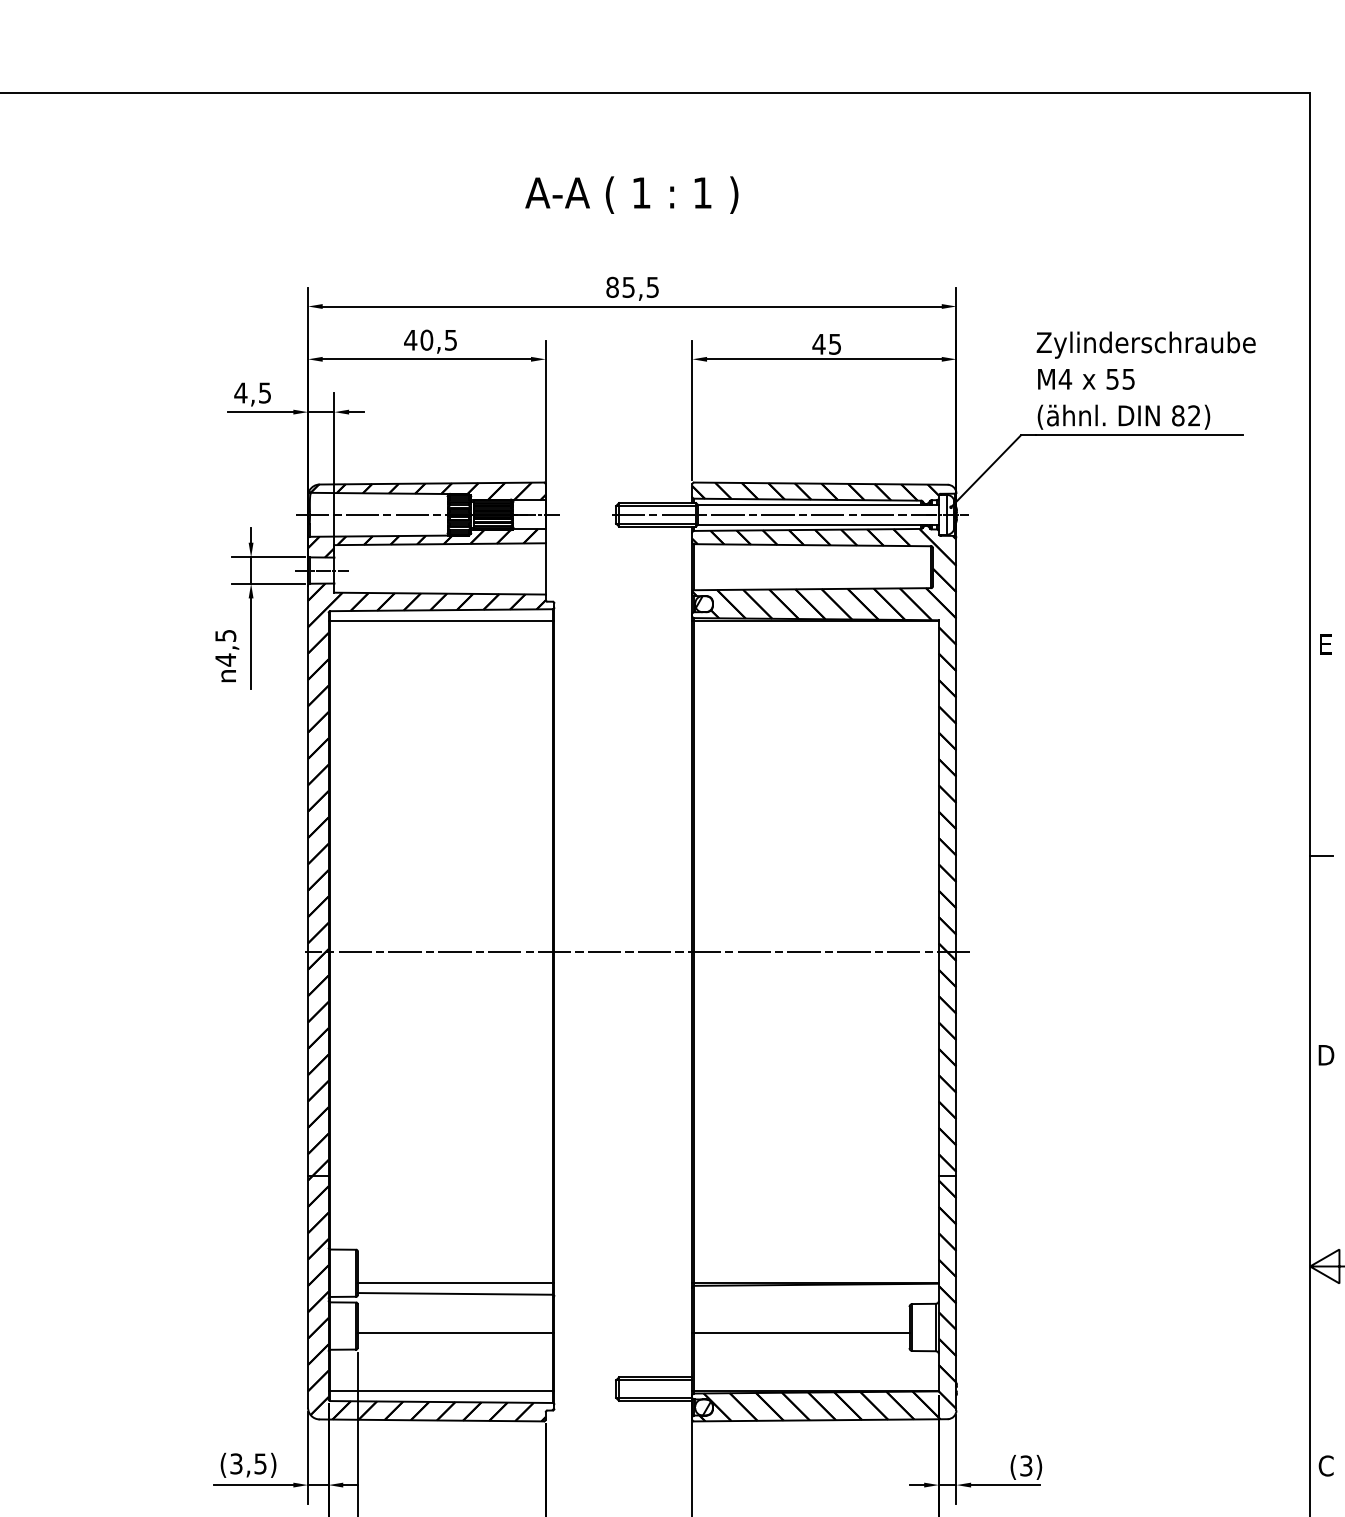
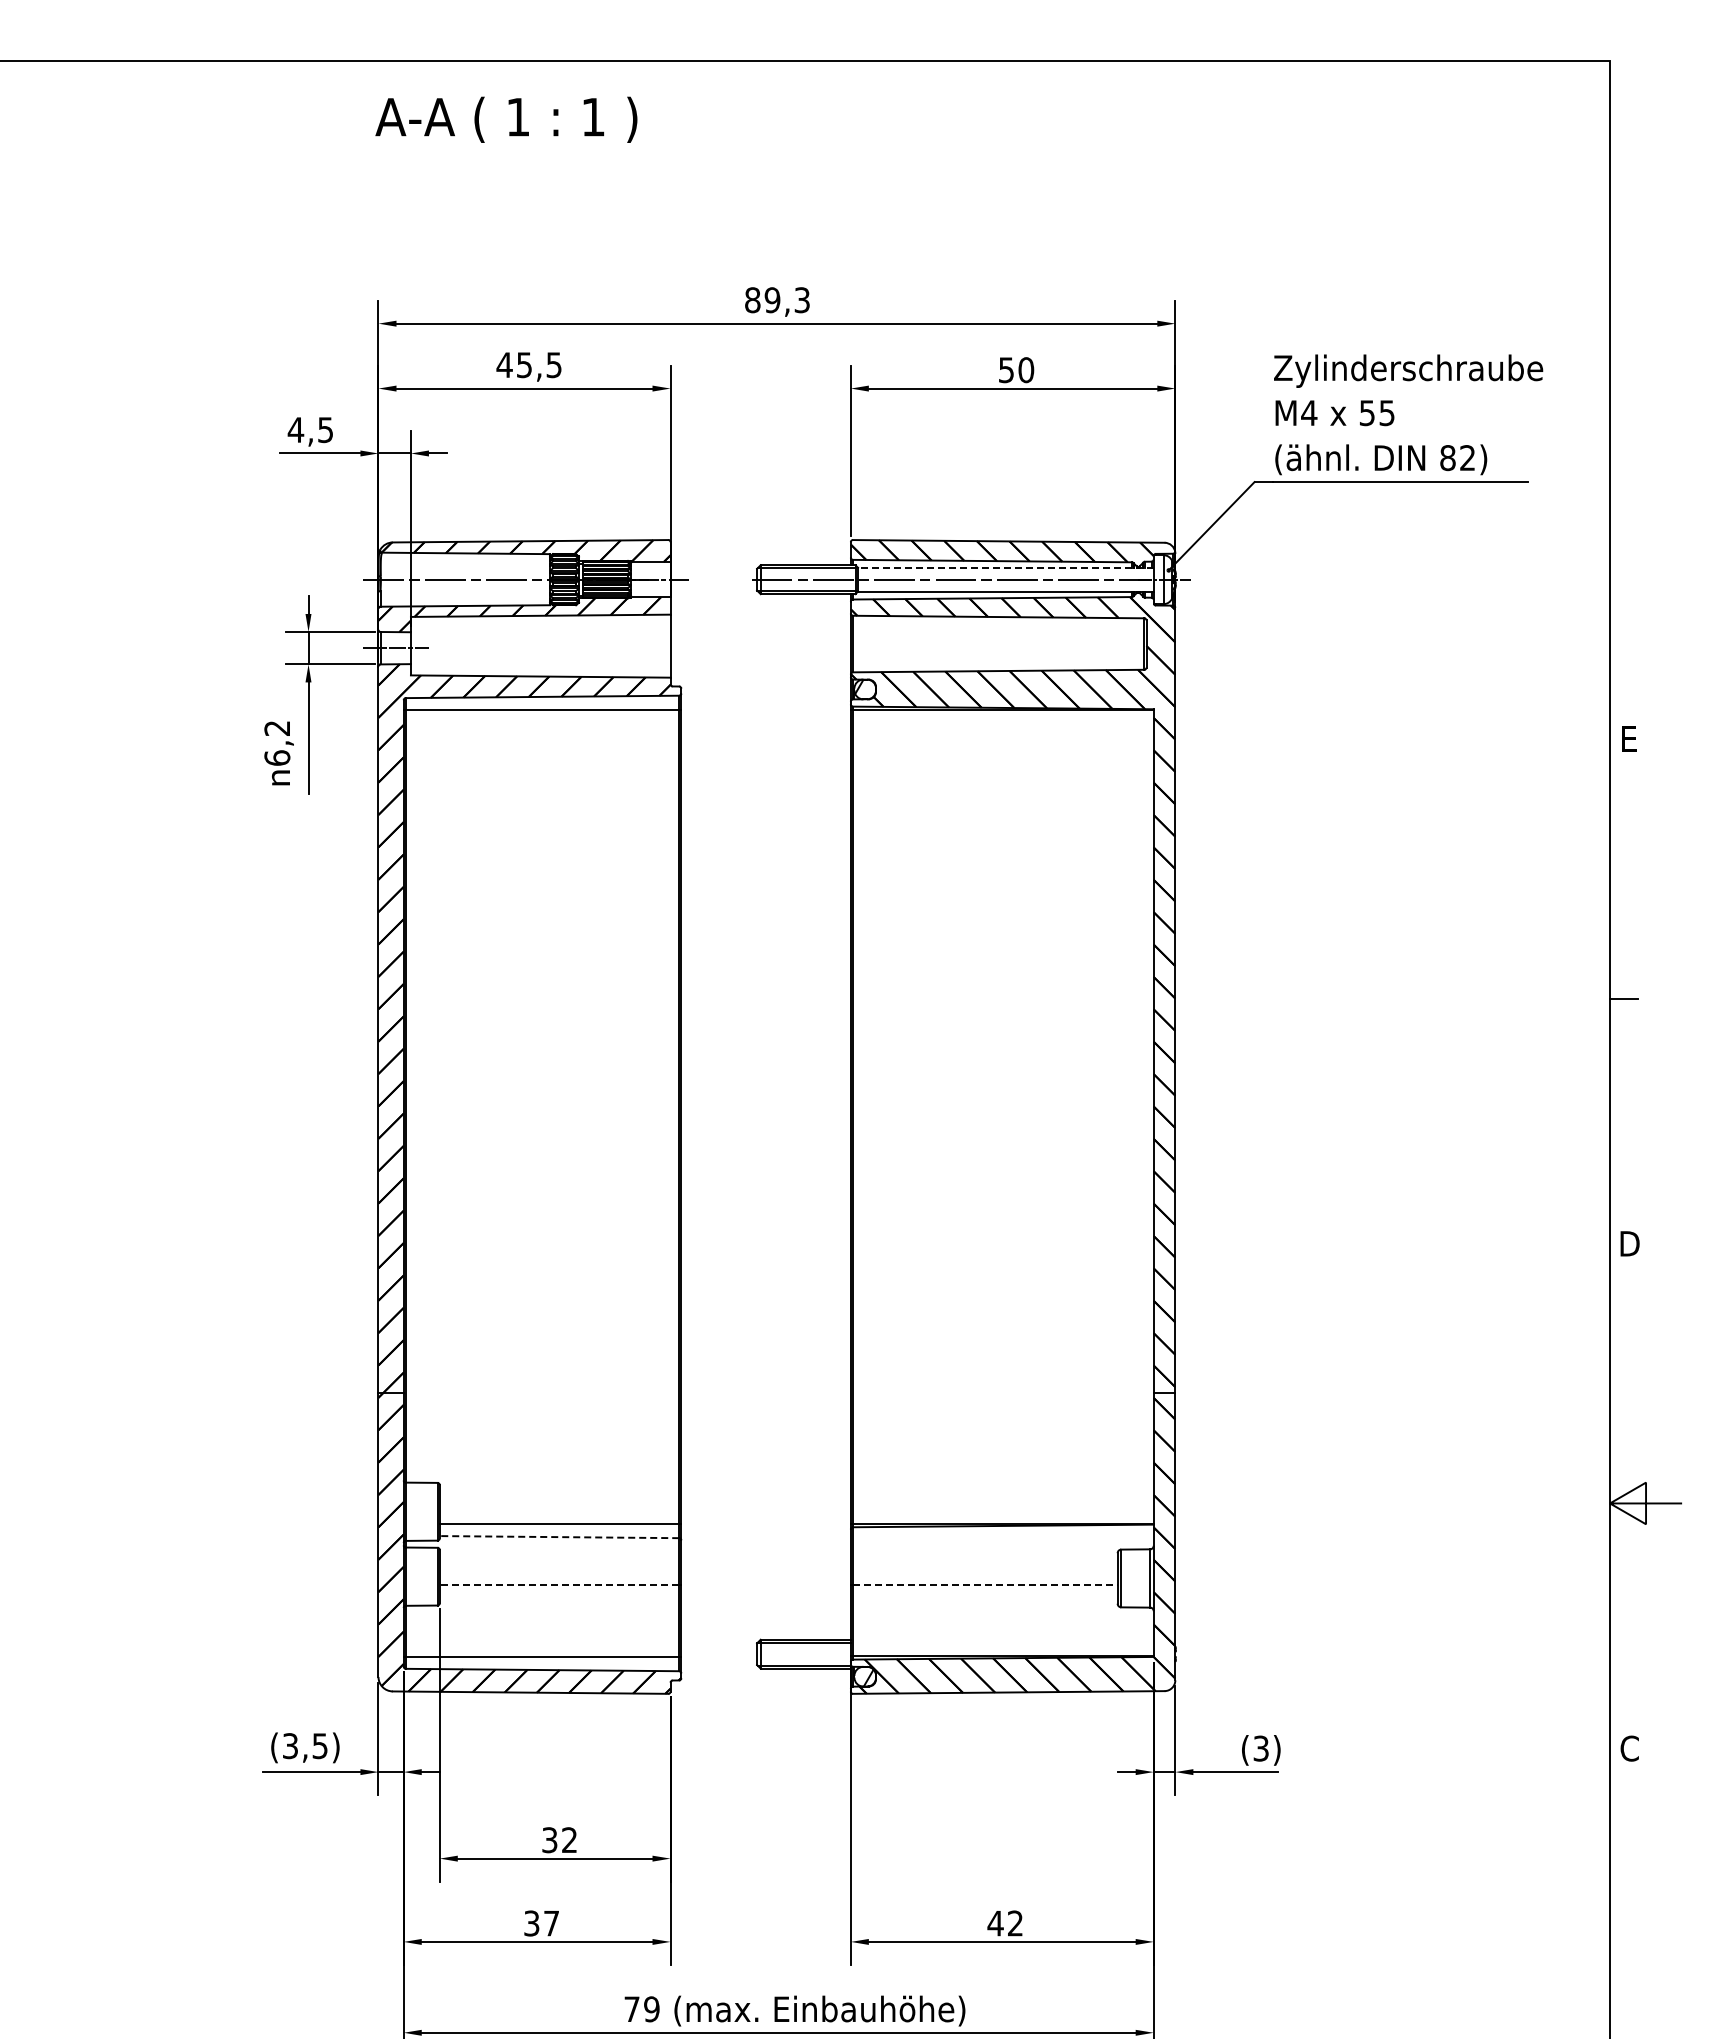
text: (631, 194) -> (506, 119), moved
text: (640, 286) -> (786, 299), 85,5 -> 89,3
text: (426, 340) -> (524, 365), 40,5 -> 45,5
text: (827, 344) -> (1016, 370), 45 -> 50
line: (818, 504) -> (1005, 567), solid -> dashed
text: (225, 648) -> (277, 743), 4,5 -> 6,2
line: (637, 951) -> (783, 1116), removed
line: (455, 1294) -> (559, 1537), solid -> dashed
line: (455, 1332) -> (559, 1584), solid -> dashed
line: (801, 1332) -> (985, 1584), solid -> dashed

